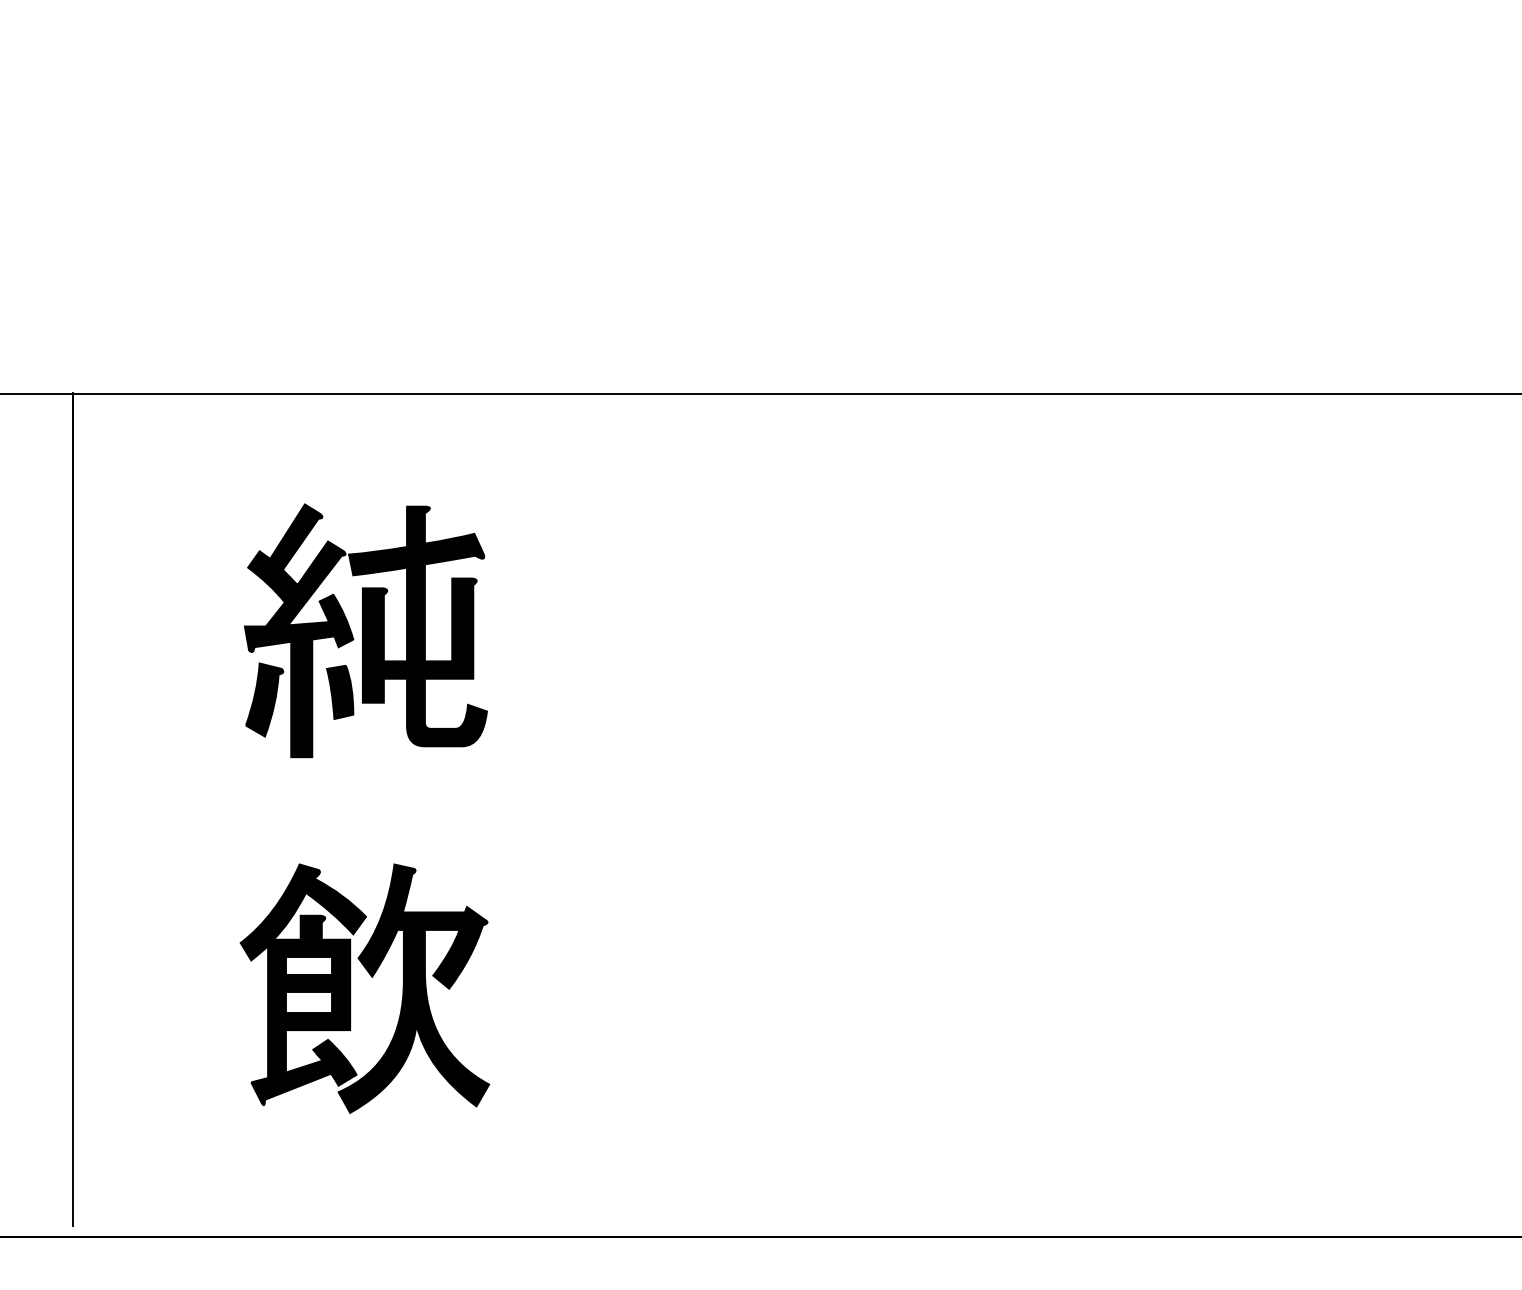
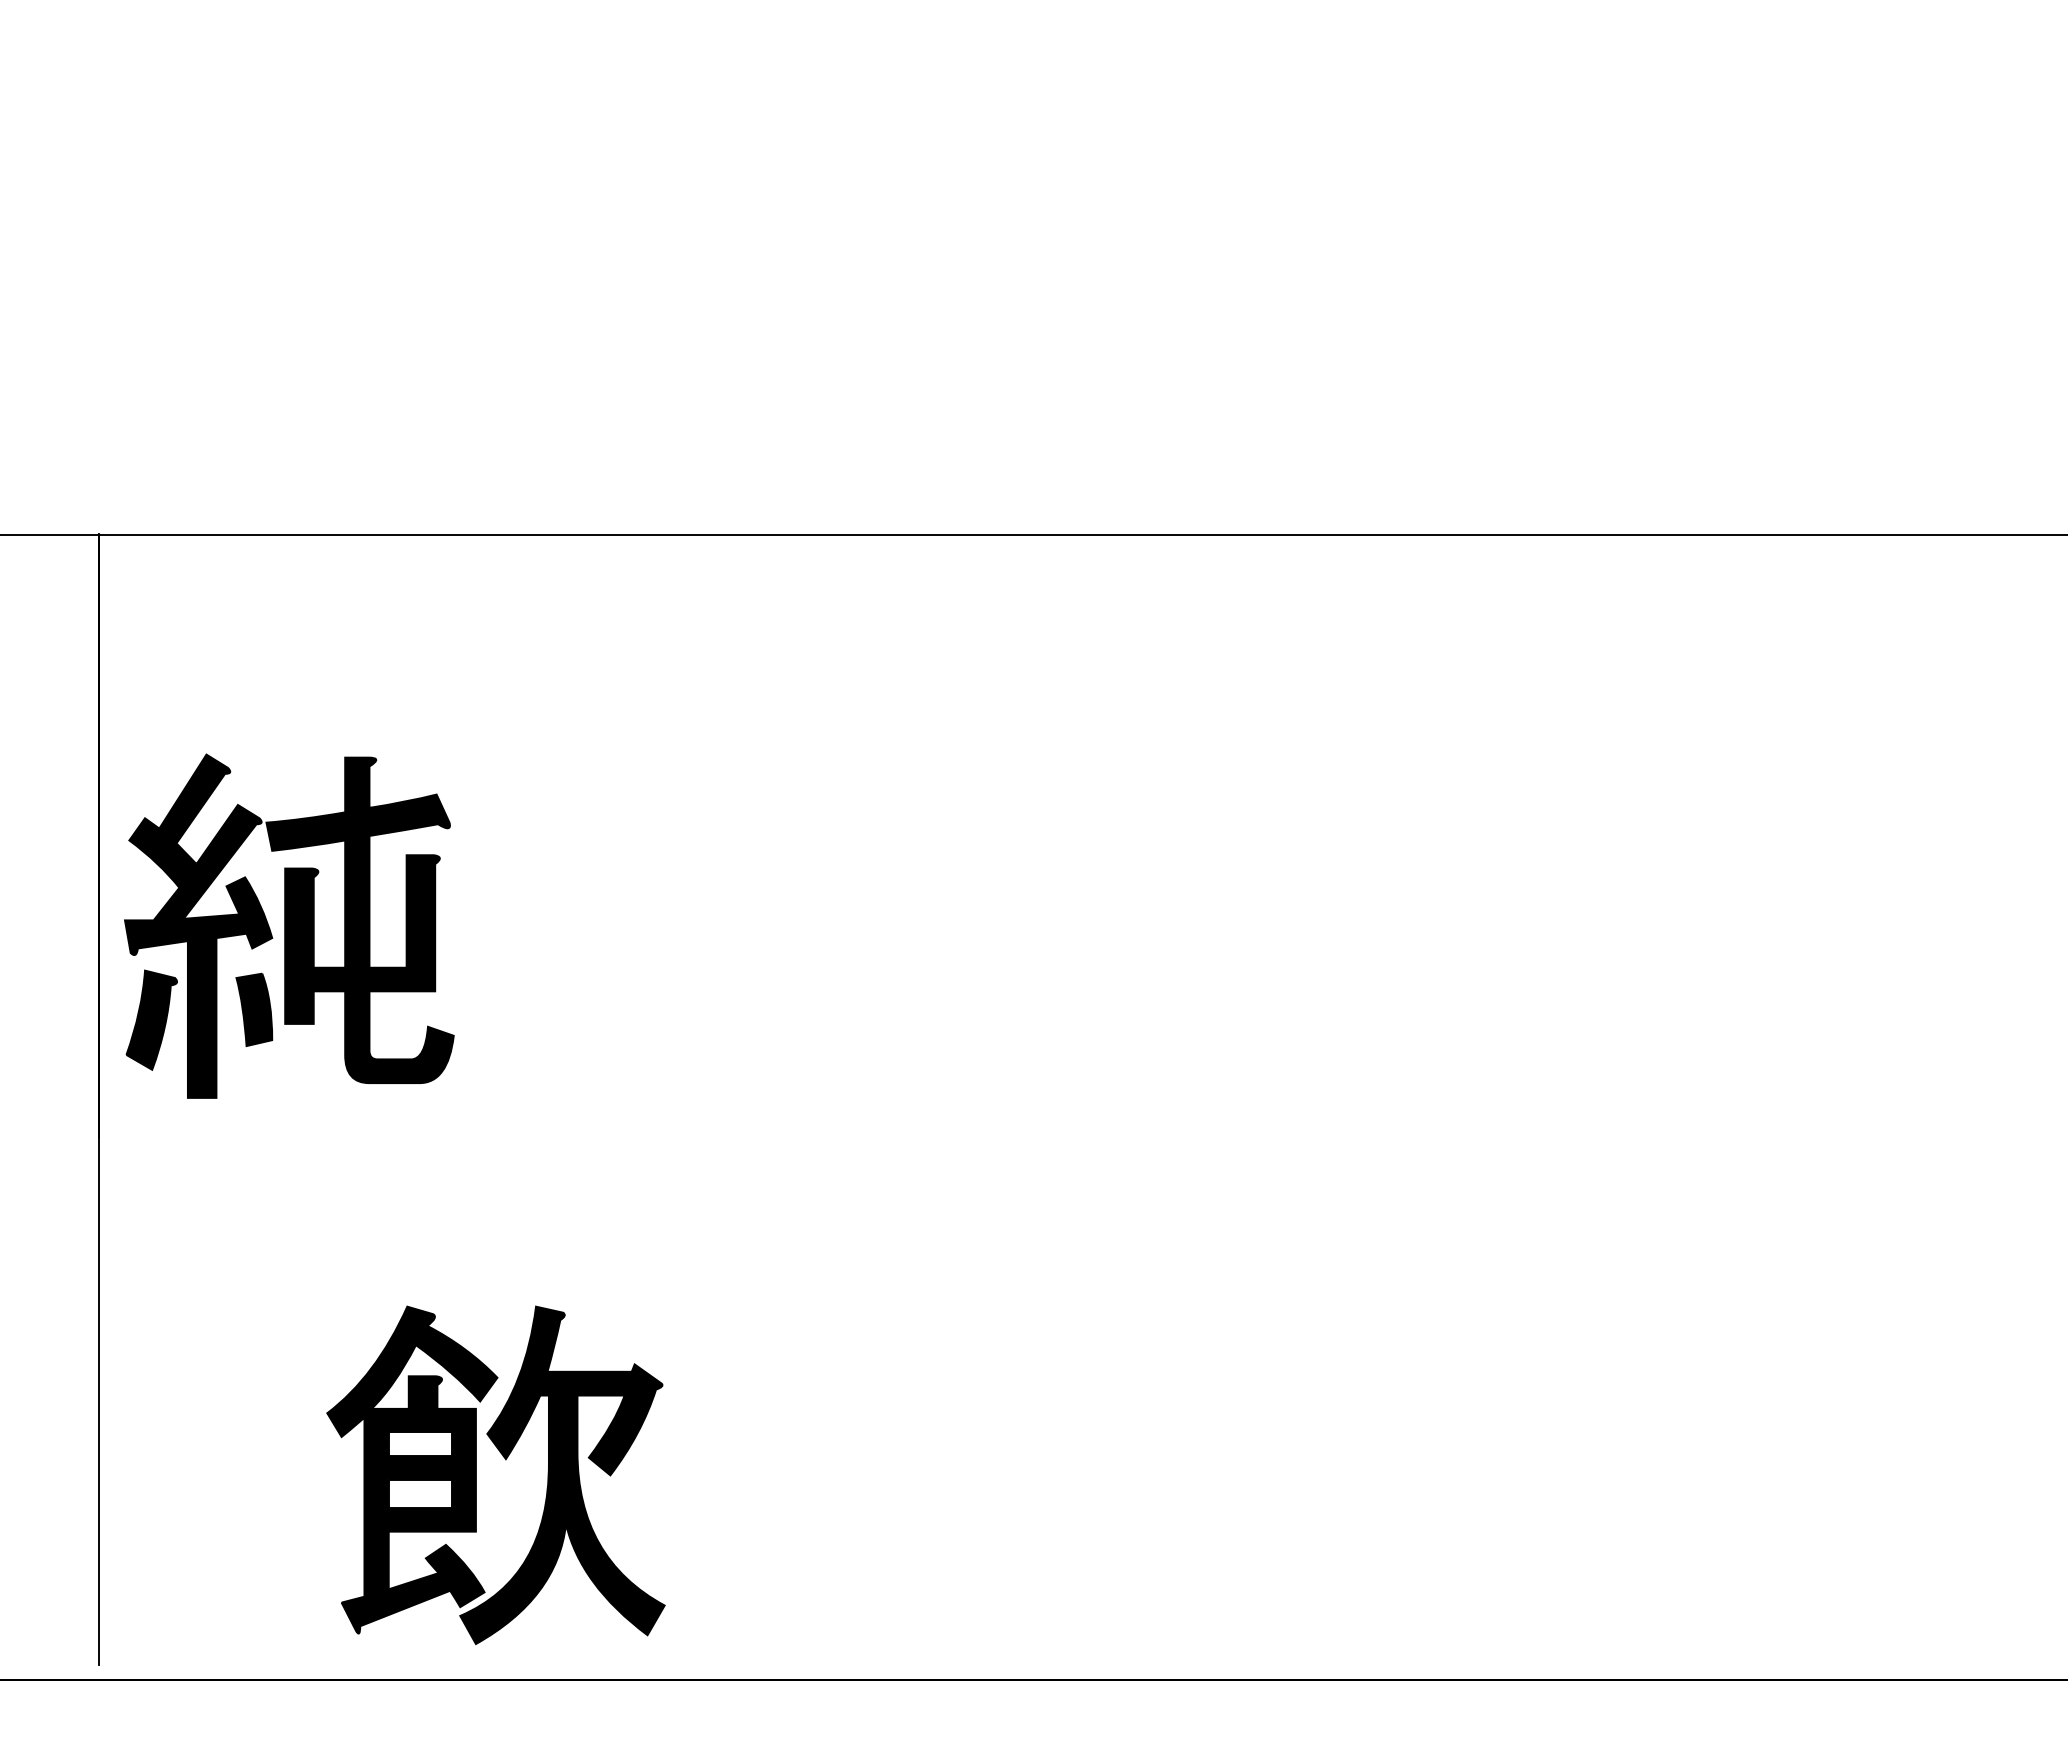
part: (366, 630) -> (289, 925), moved
part: (371, 977) -> (505, 1460), moved

